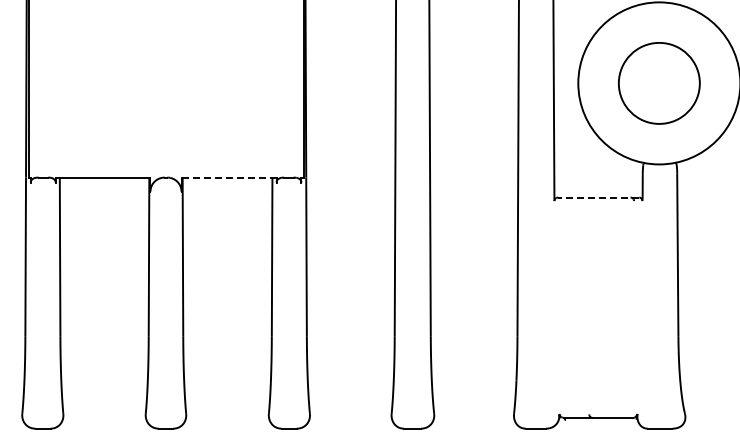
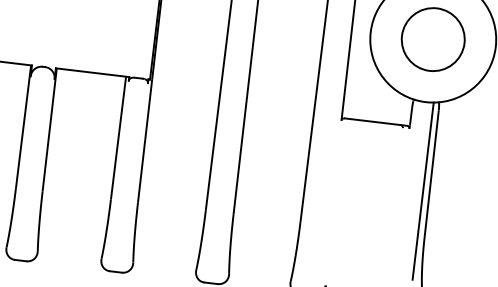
line: (229, 177) -> (92, 72), dashed -> solid
line: (598, 197) -> (375, 122), dashed -> solid
line: (669, 278) -> (423, 191), added

